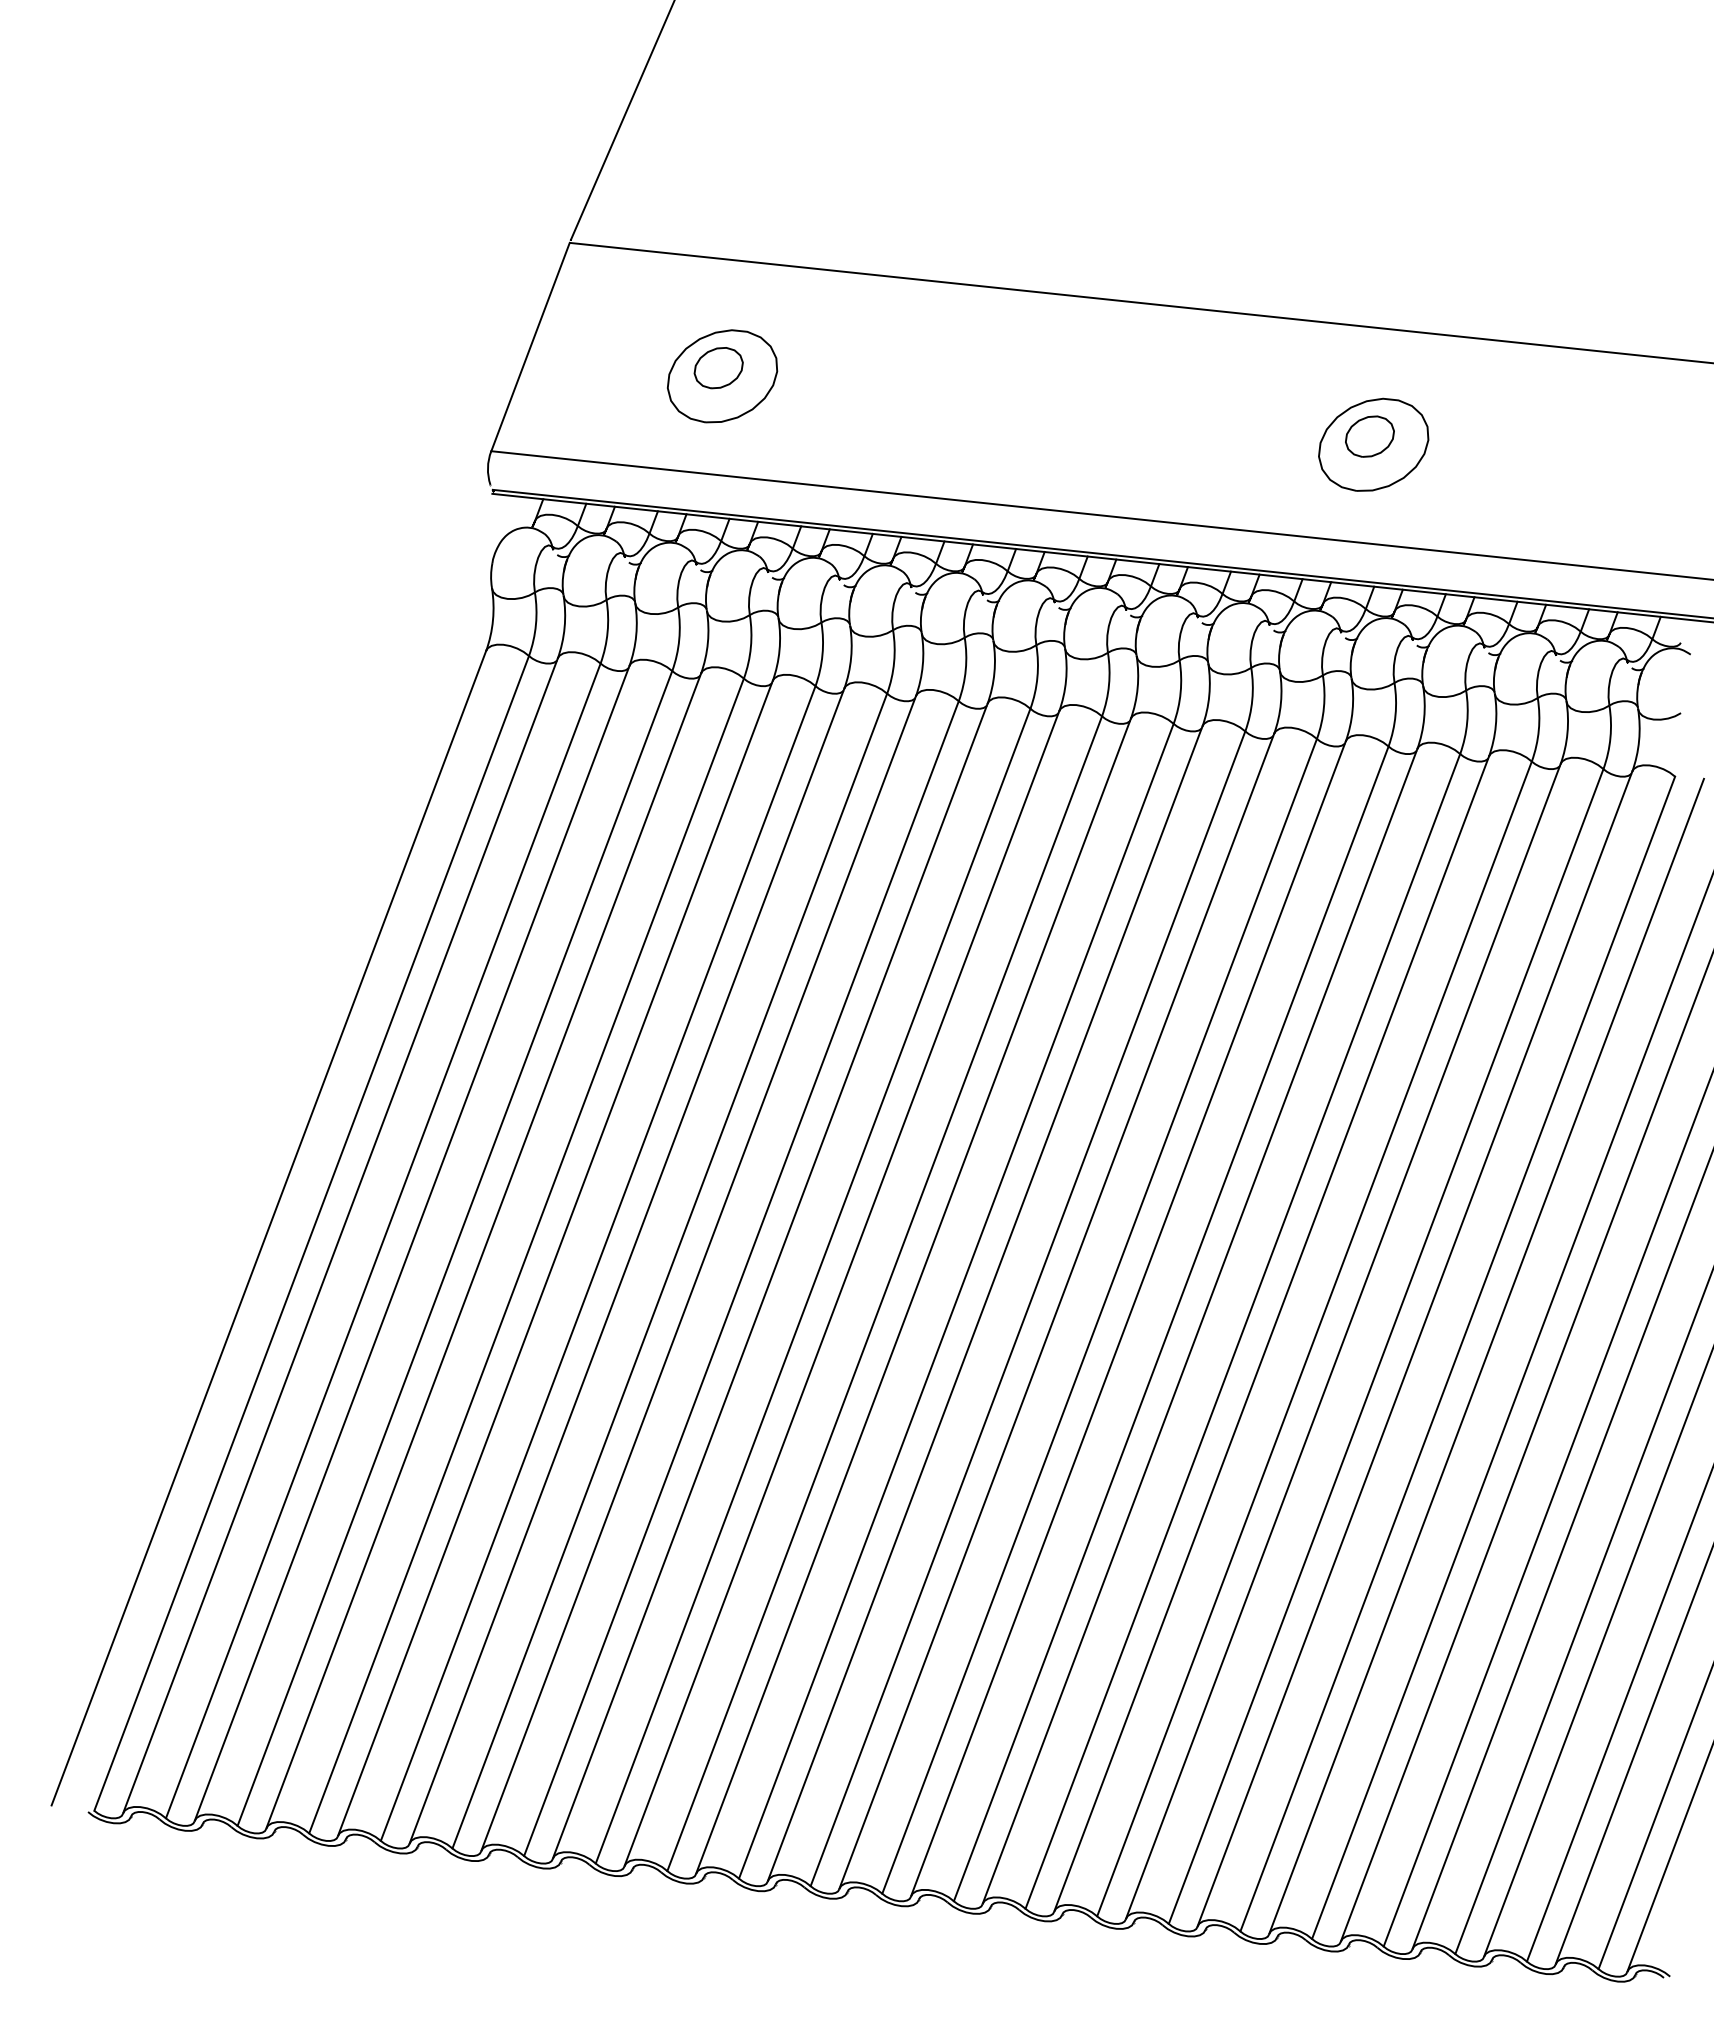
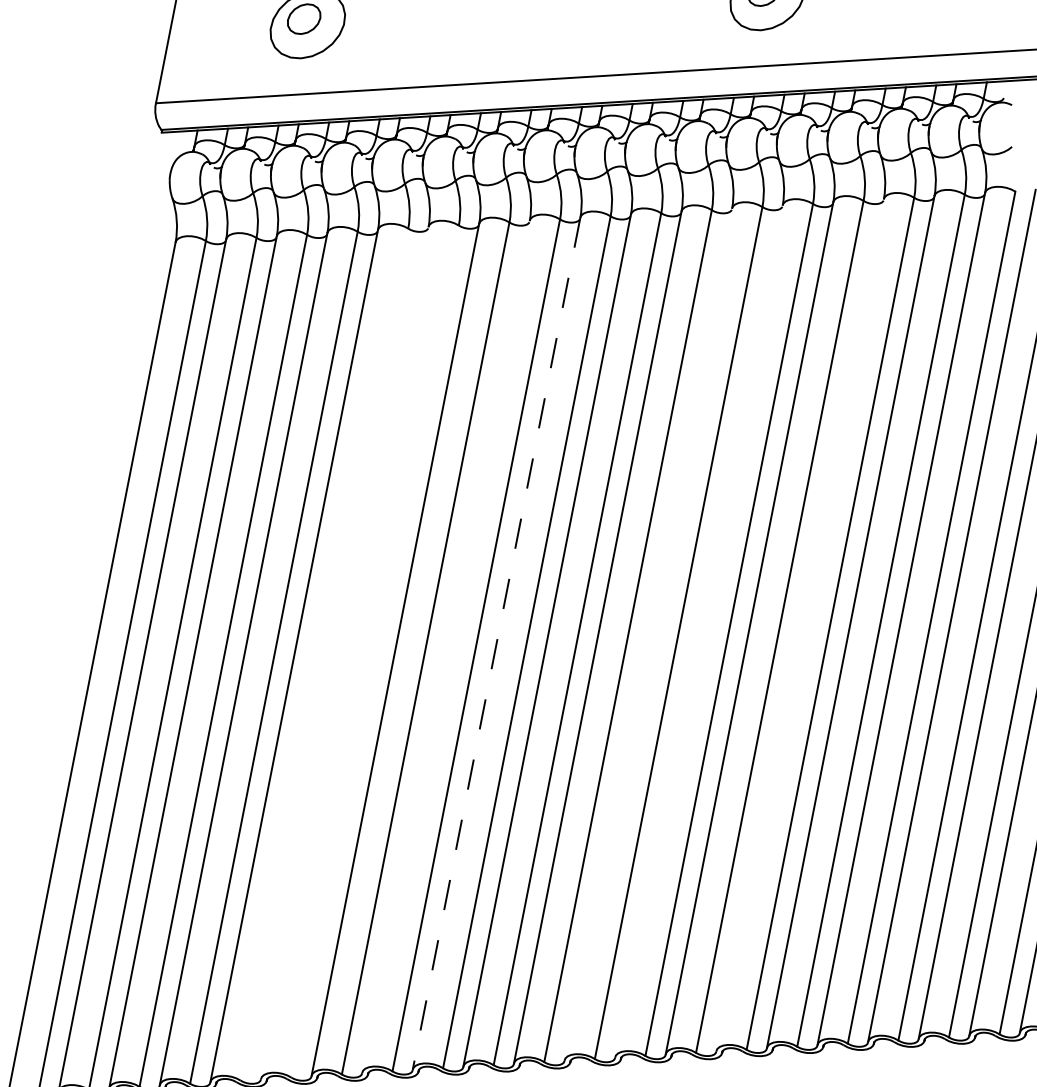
line: (597, 1263) -> (324, 654), removed
line: (626, 1265) -> (344, 652), removed
line: (669, 1270) -> (374, 651), removed
line: (770, 1280) -> (446, 646), removed
line: (842, 1288) -> (496, 643), solid -> dashed
line: (1056, 1310) -> (648, 634), removed
line: (1128, 1318) -> (698, 631), removed
line: (1271, 1333) -> (799, 625), removed

